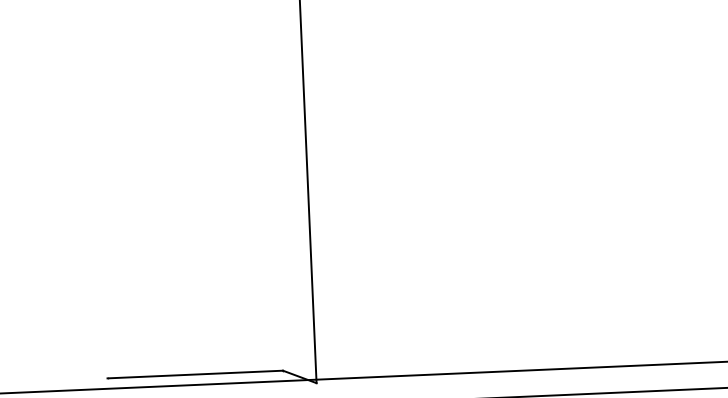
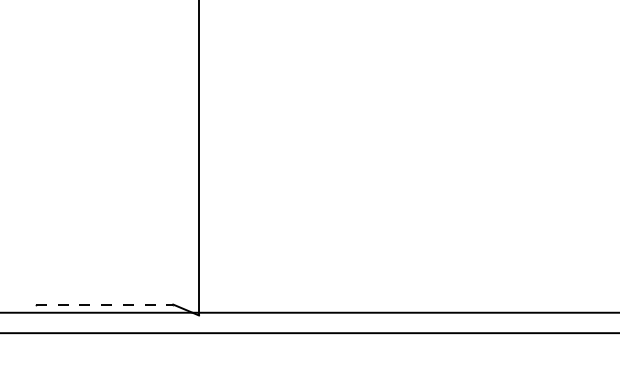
line: (195, 374) -> (104, 304), solid -> dashed

